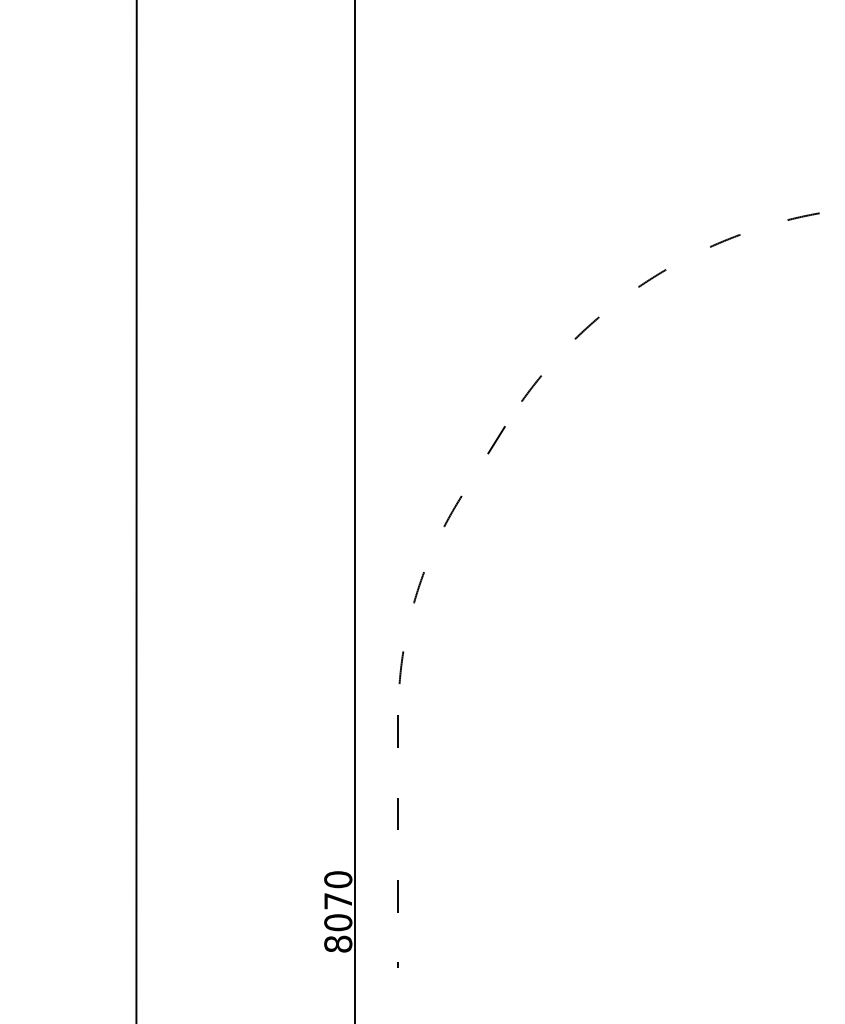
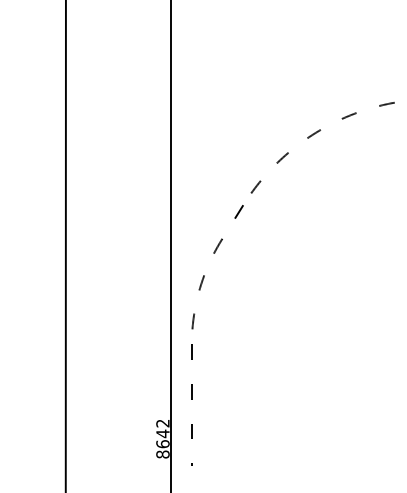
text: (337, 900) -> (162, 433), 8070 -> 8642

